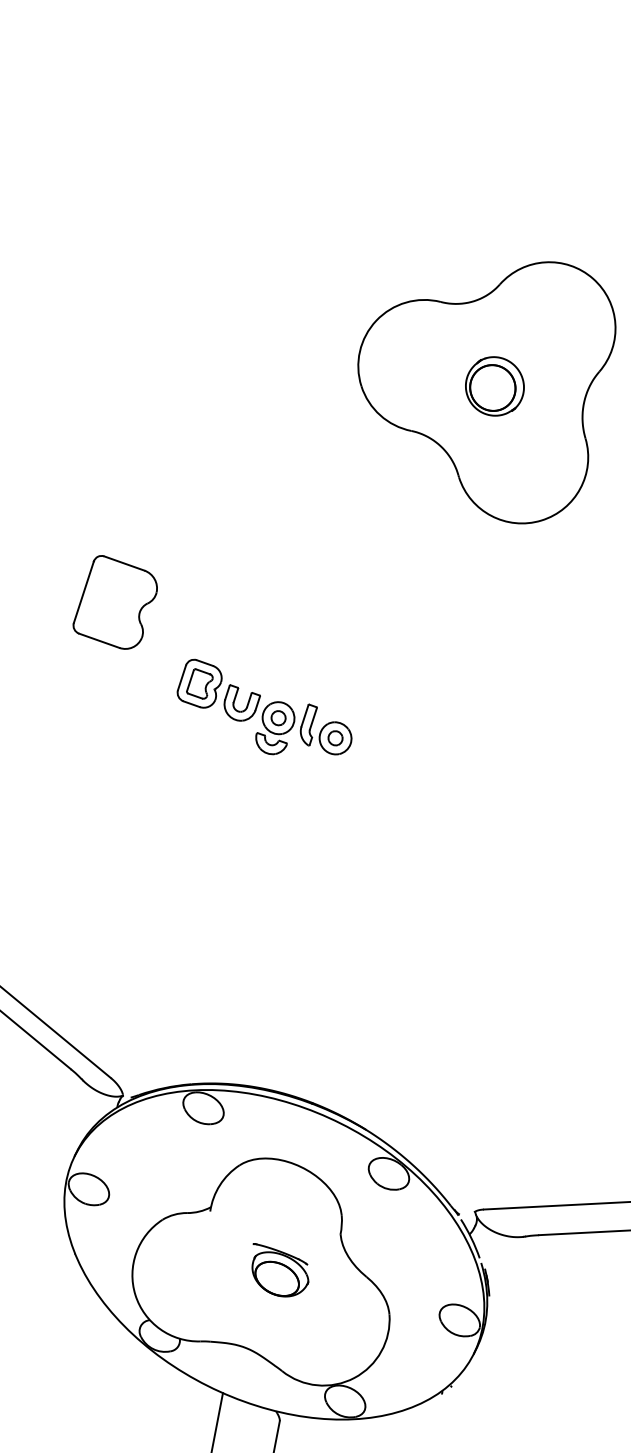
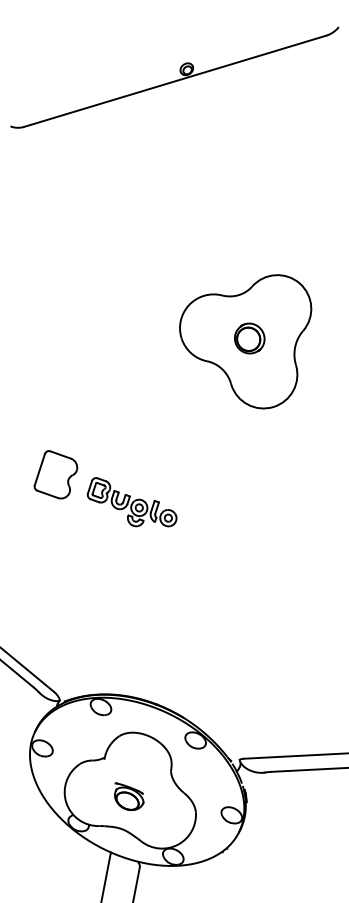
part: (114, 601) -> (55, 474), moved
part: (280, 1269) -> (129, 796), moved

